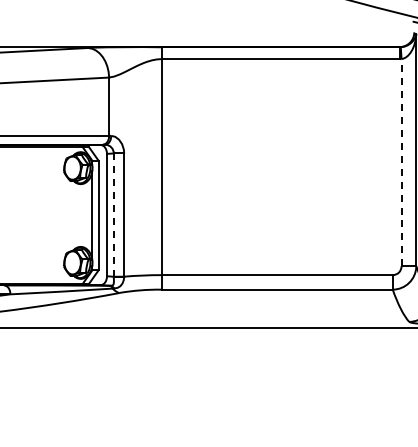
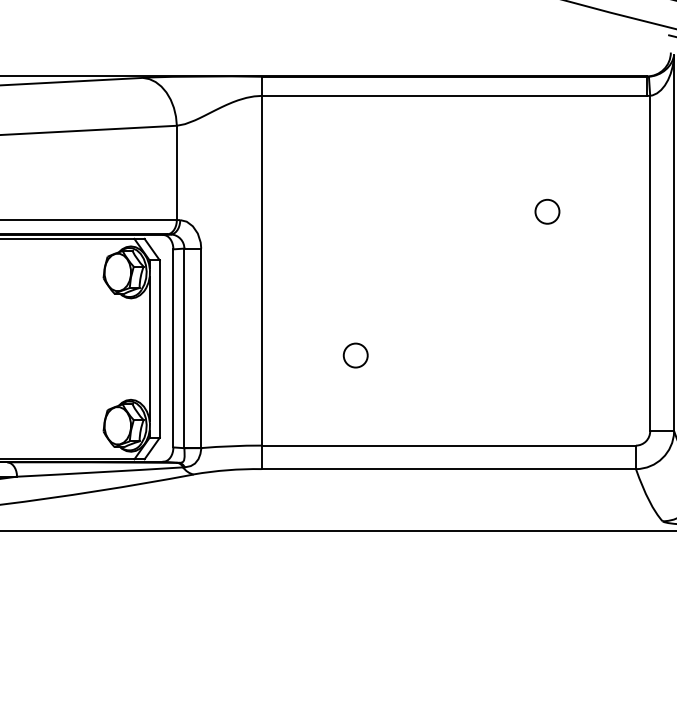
circle: (337, 130) -> (546, 211), added
line: (401, 162) -> (650, 263), dashed -> solid
line: (113, 215) -> (183, 349), dashed -> solid
circle: (219, 219) -> (355, 355), added

